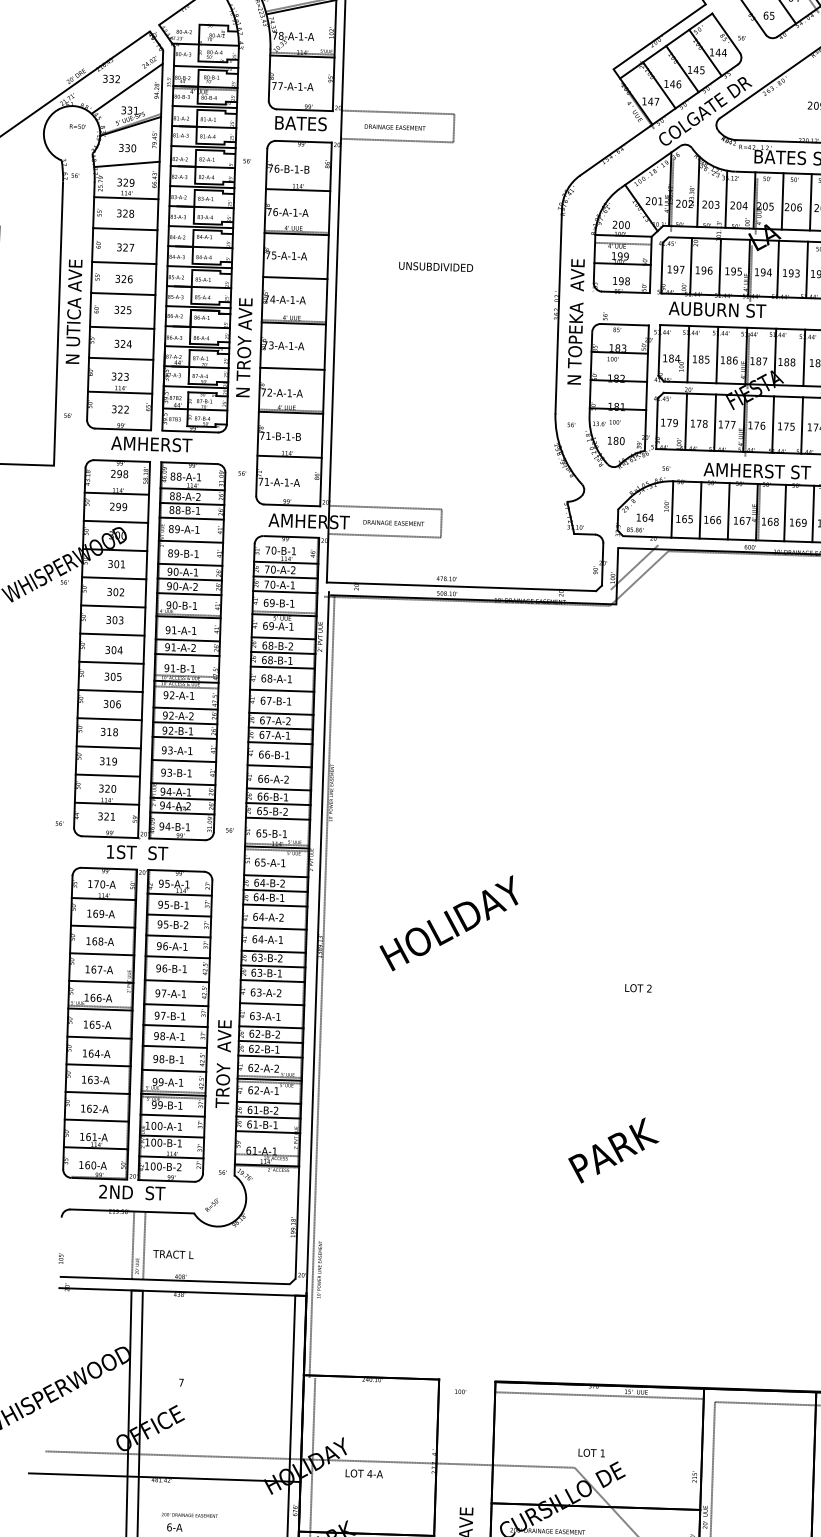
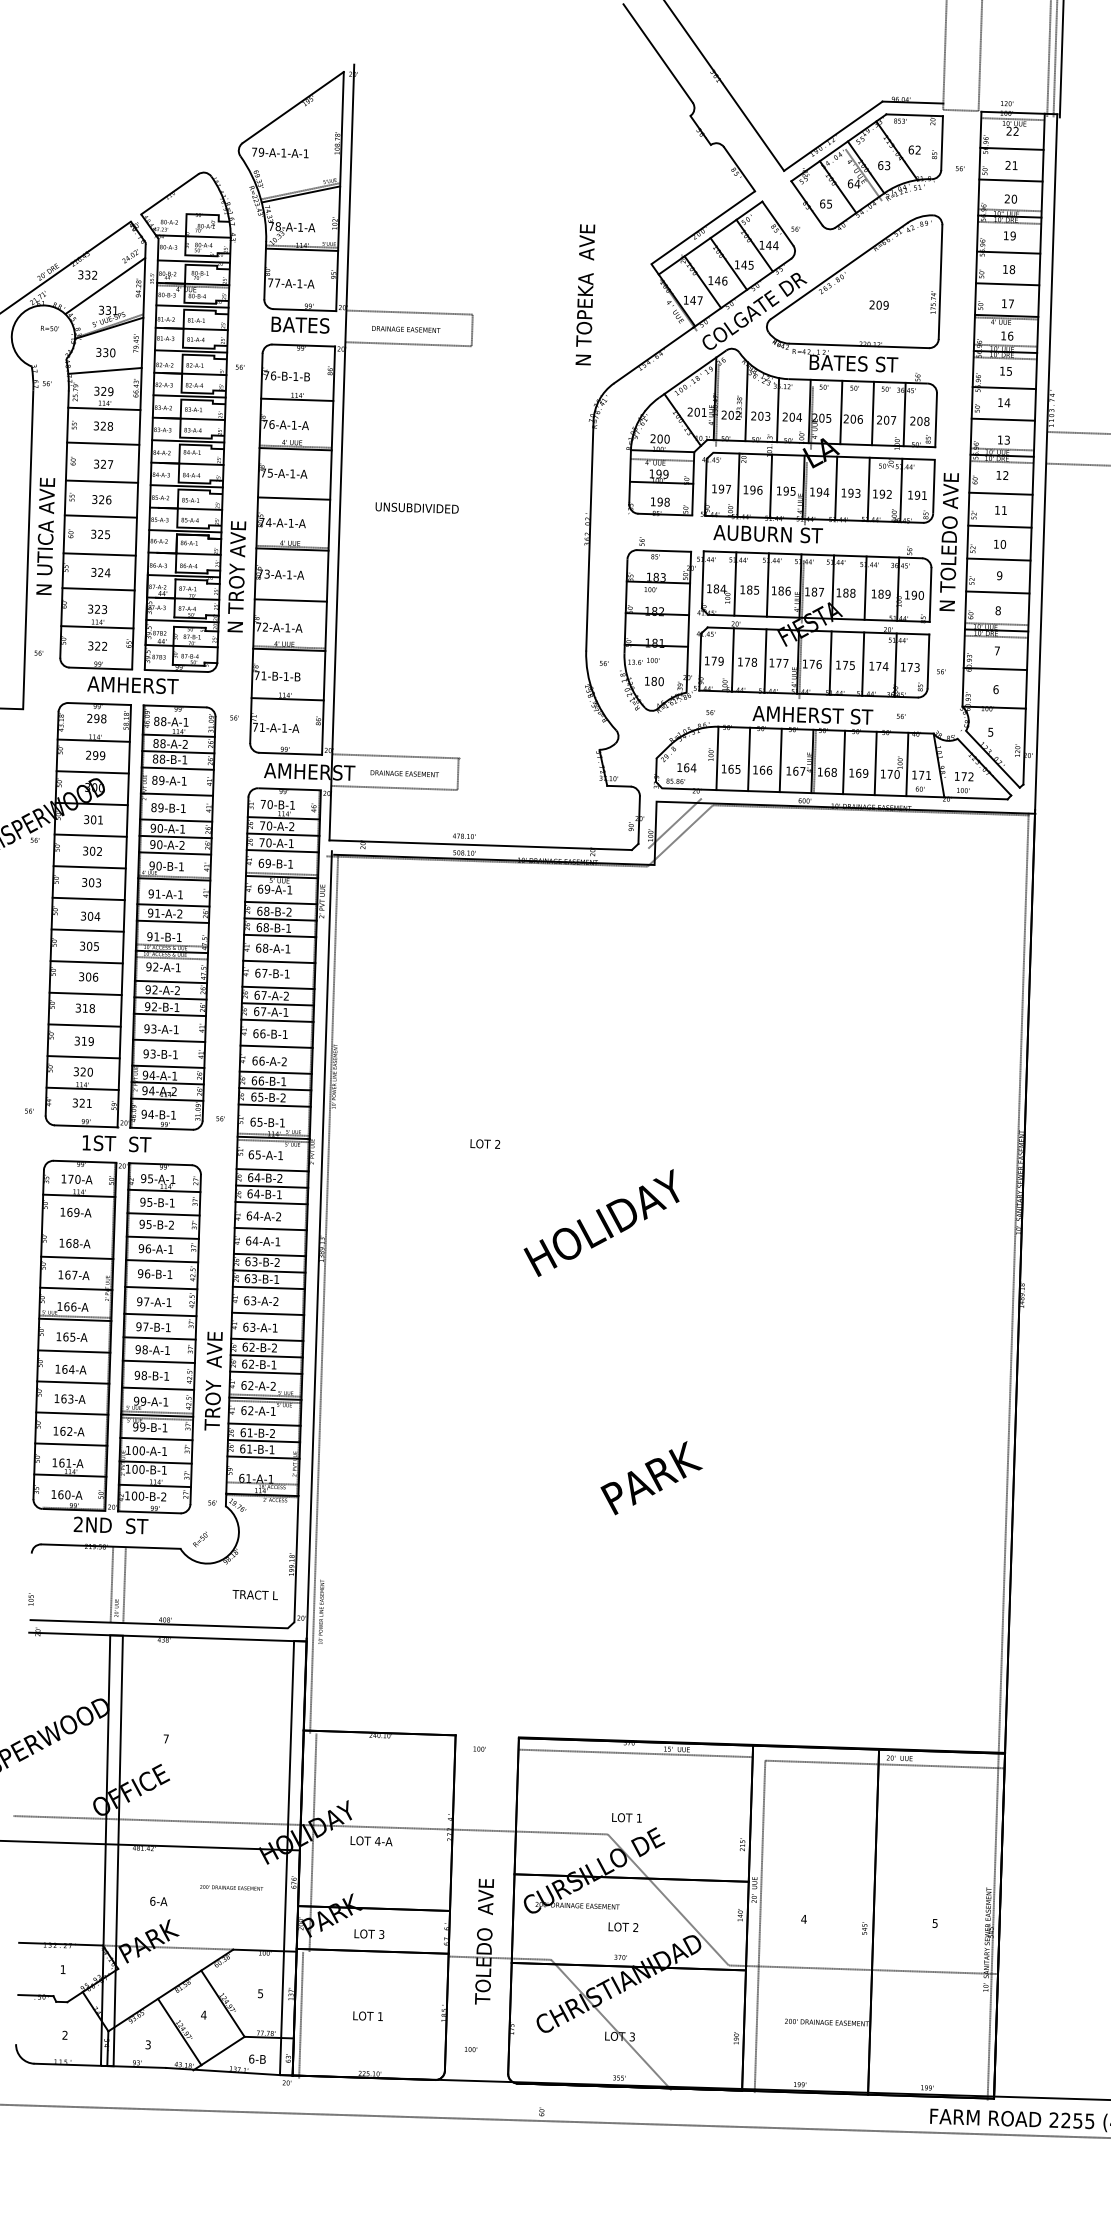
text: (435, 266) -> (416, 507), moved
text: (576, 321) -> (585, 294), moved
text: (448, 922) -> (601, 1222), moved
line: (103, 926) -> (78, 1226), removed
text: (638, 987) -> (485, 1143), moved
text: (172, 1254) -> (254, 1595), moved
text: (189, 1515) -> (231, 1887), moved

